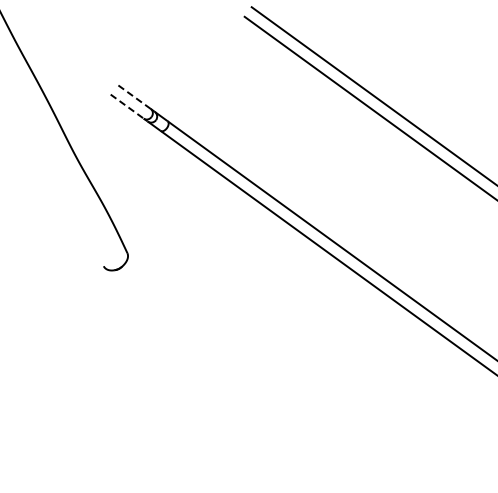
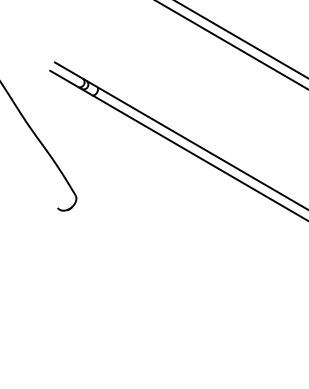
line: (134, 96) -> (68, 69), dashed -> solid
line: (127, 106) -> (63, 78), dashed -> solid

